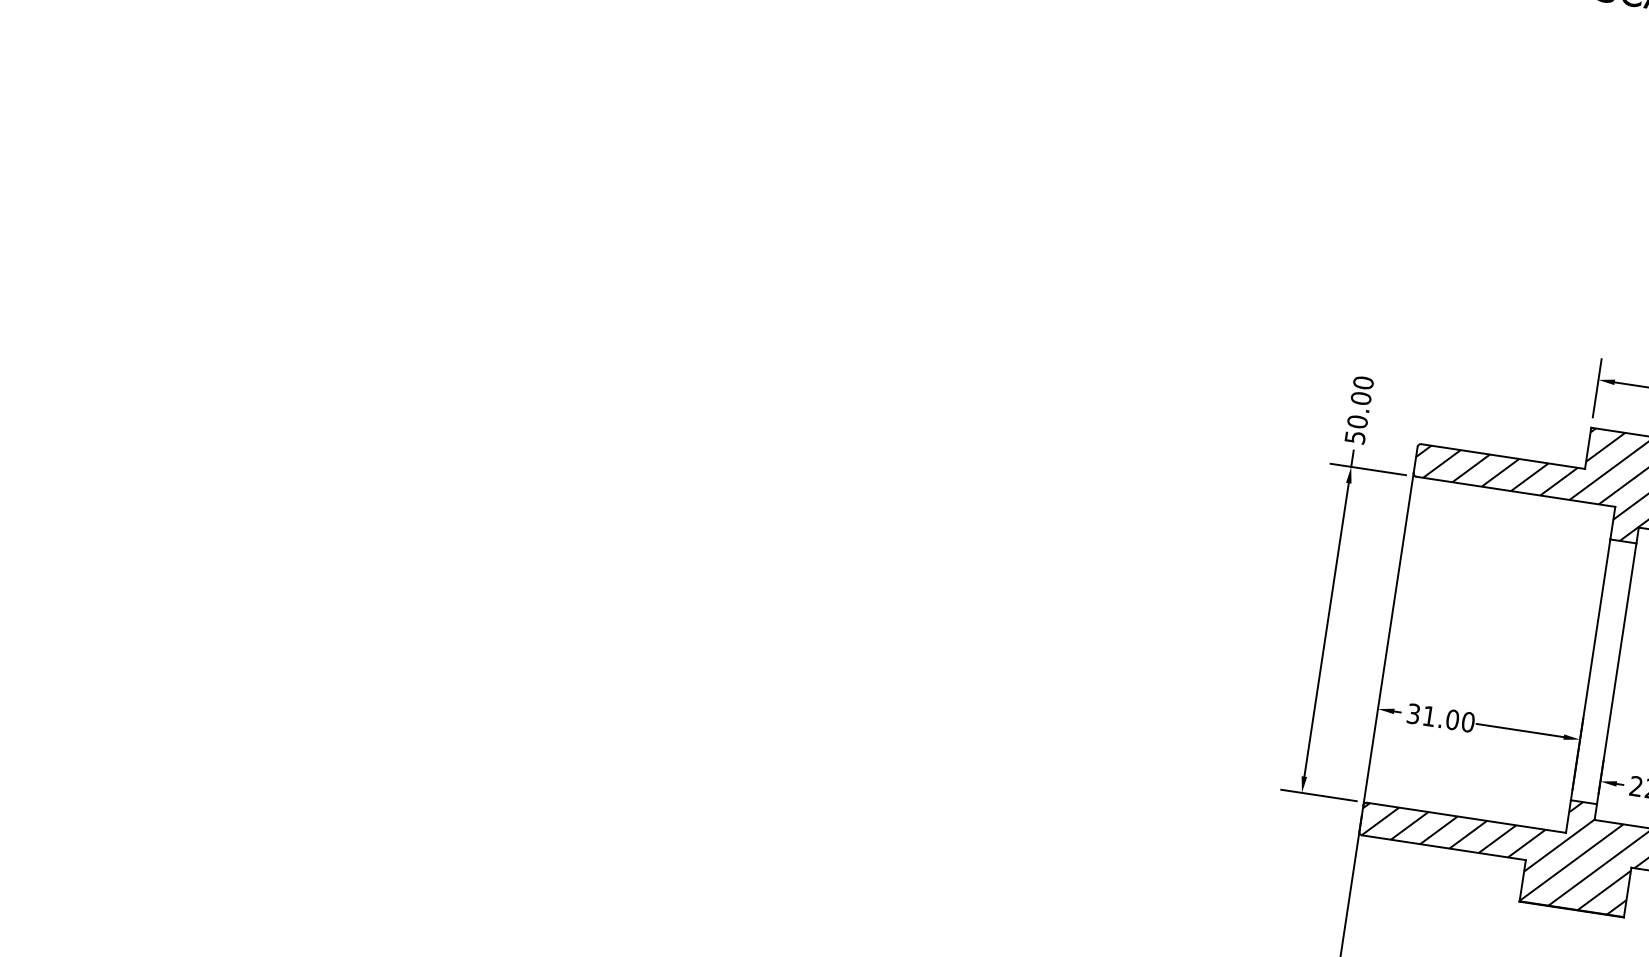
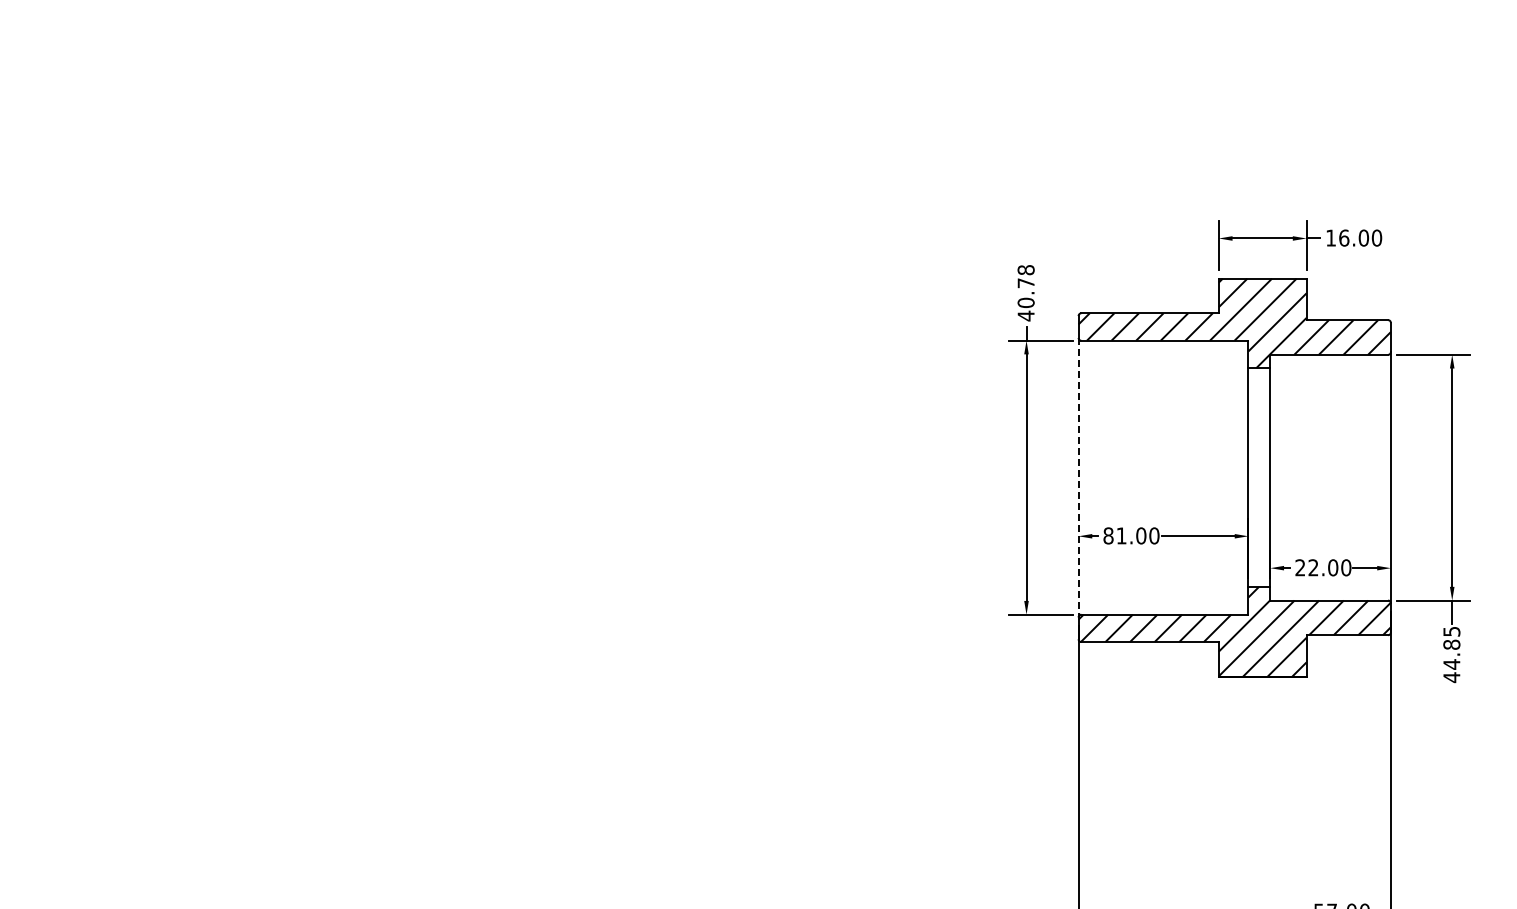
text: (1358, 410) -> (1025, 293), 50.00 -> 40.78
line: (1388, 639) -> (1078, 477), solid -> dashed
text: (1413, 713) -> (1108, 535), 31.00 -> 81.00

